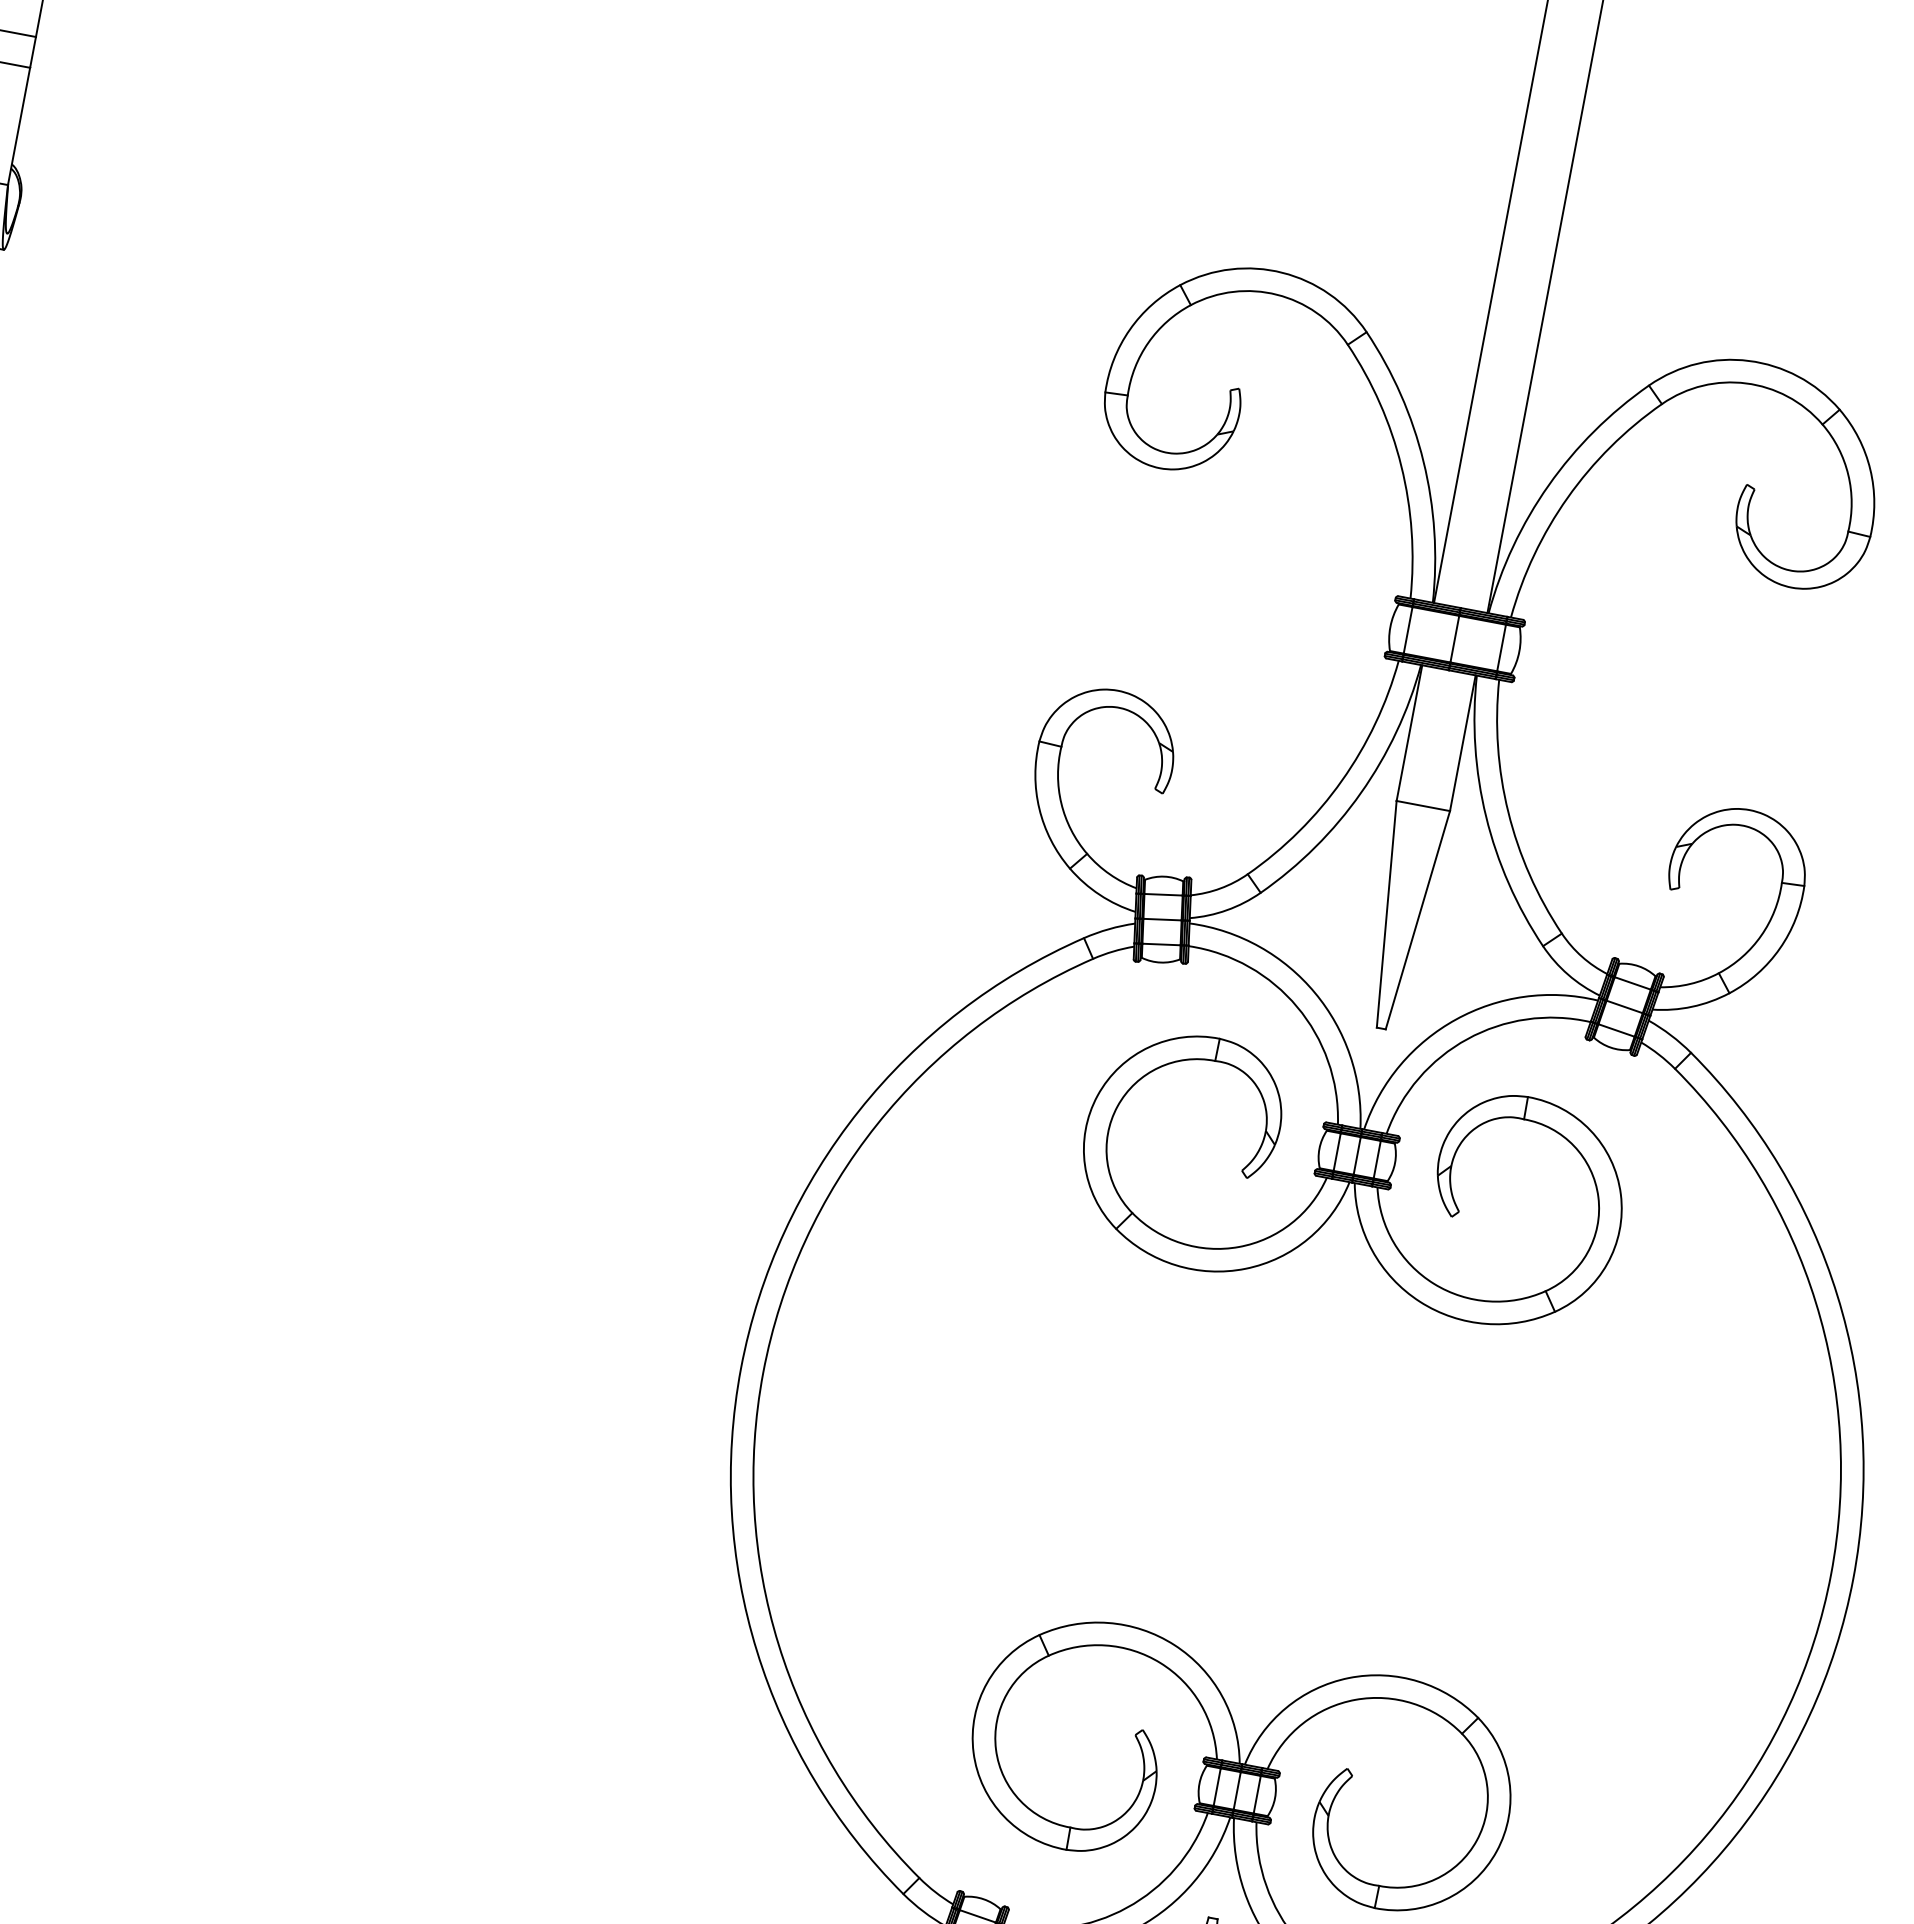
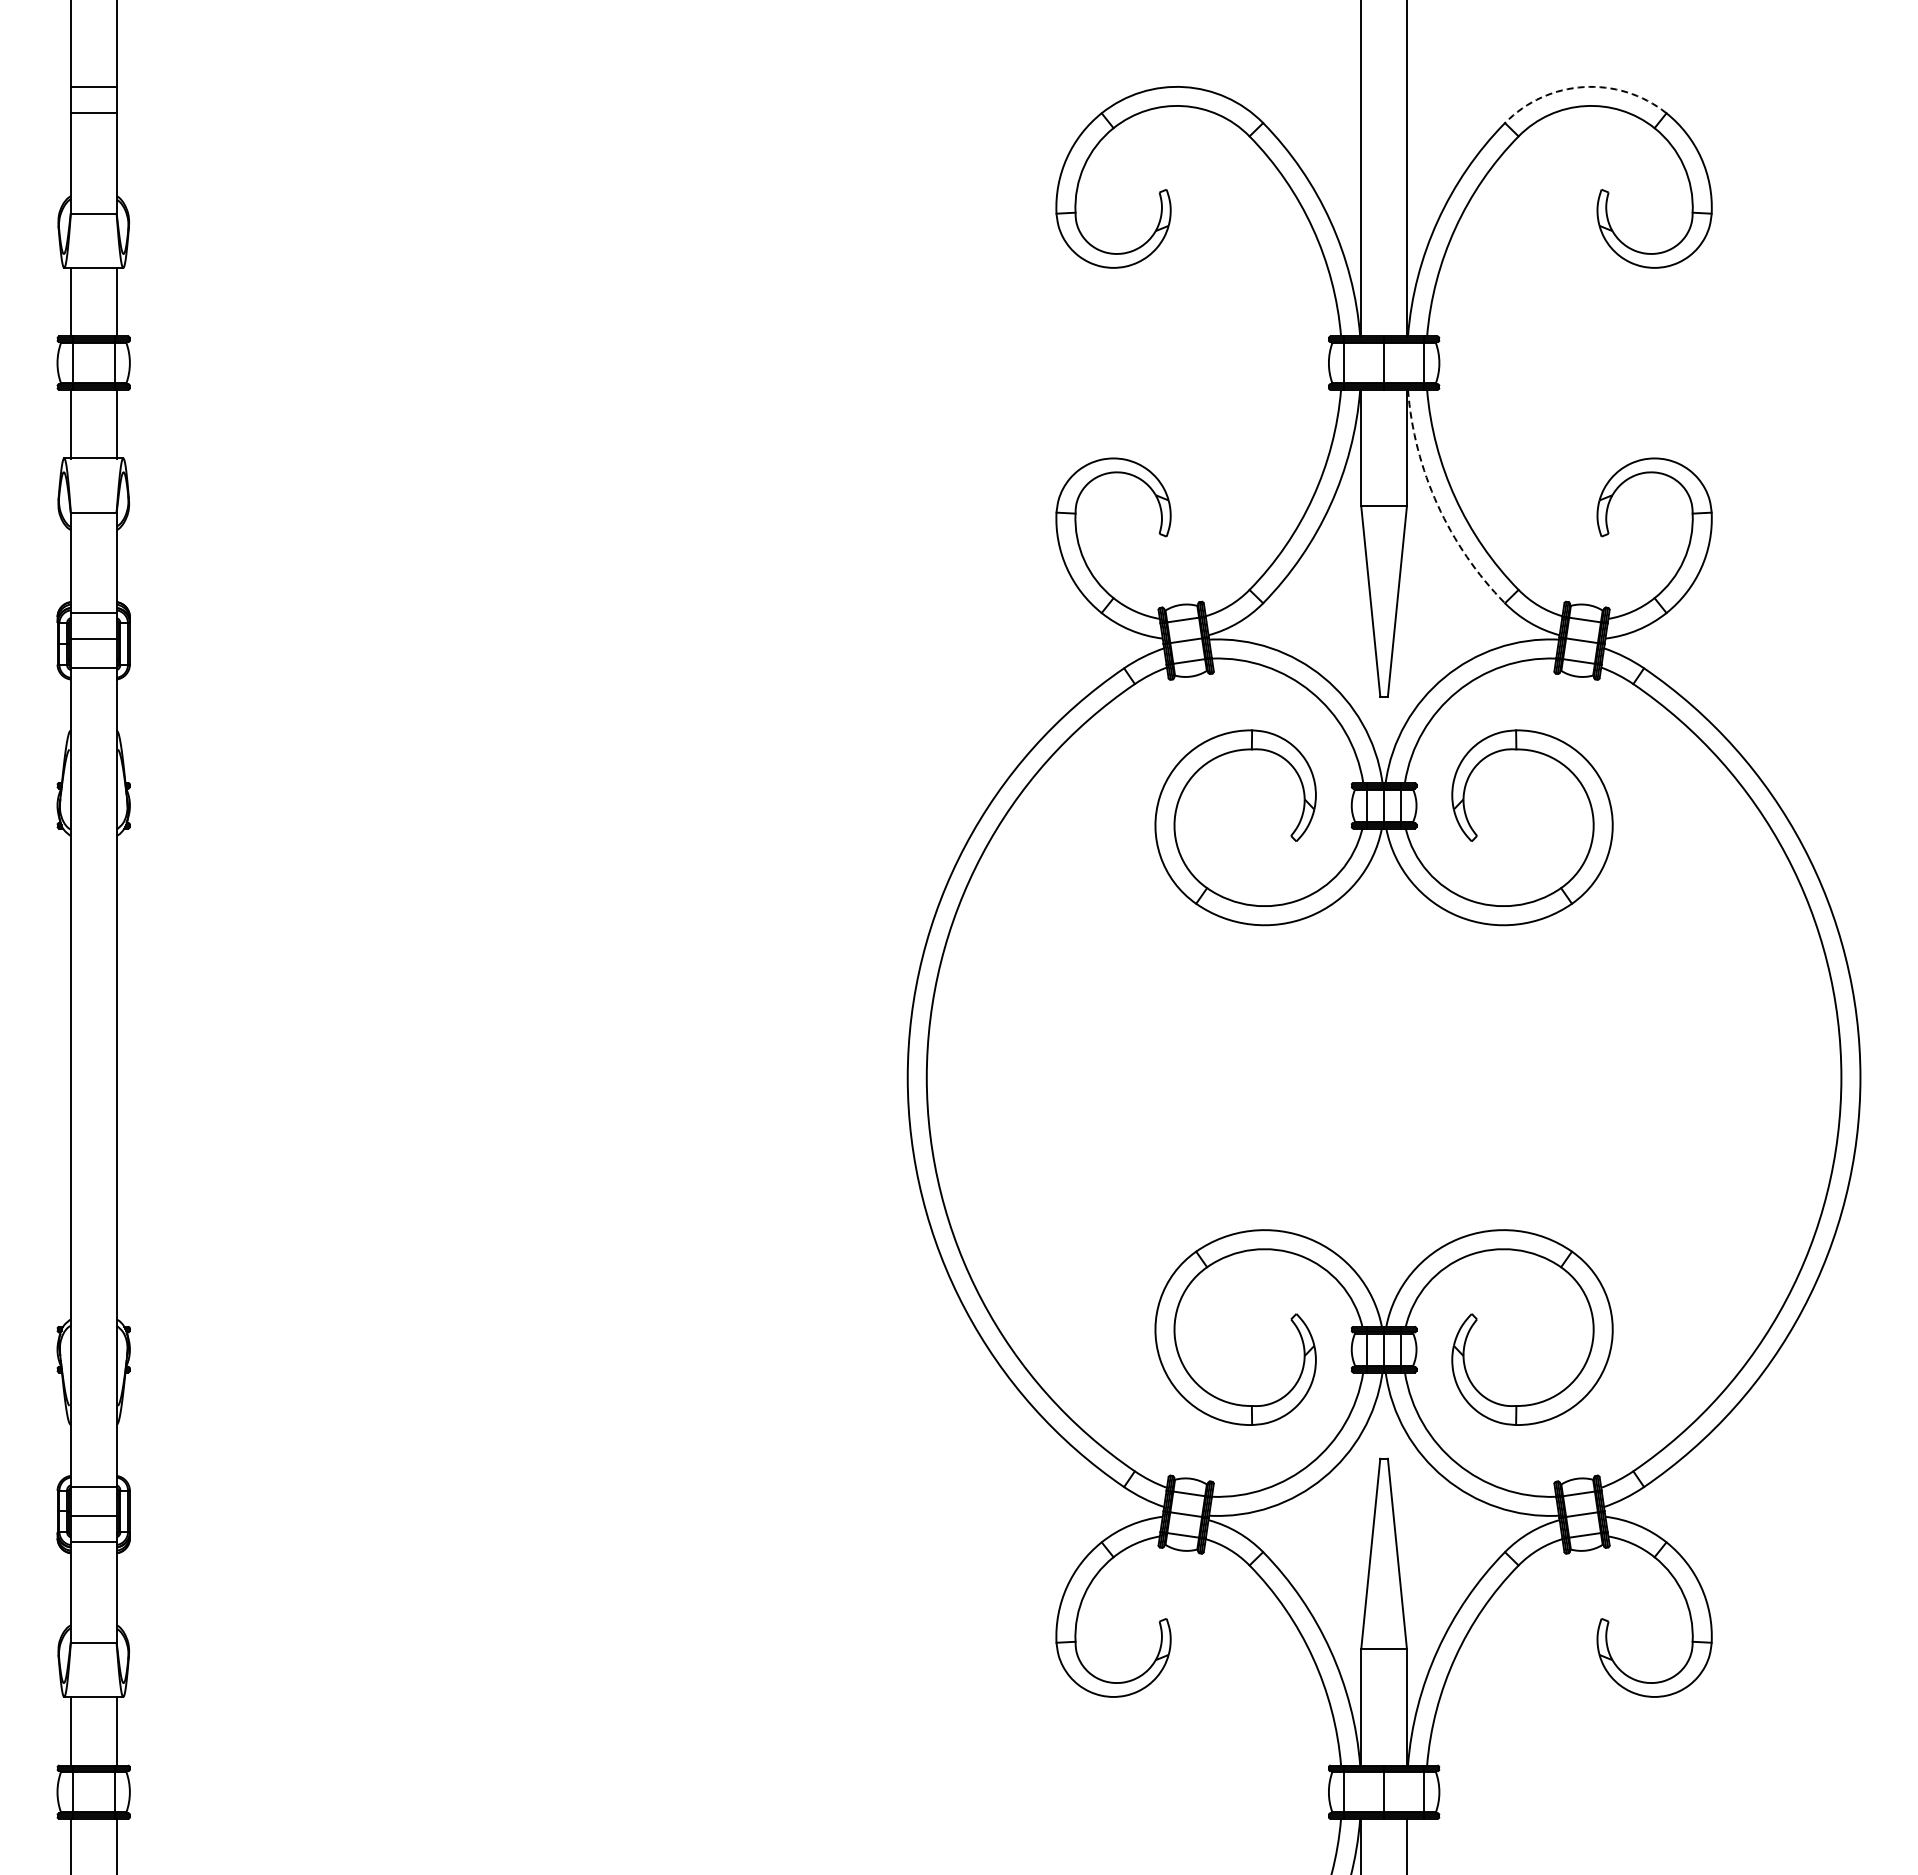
arc: (1748, 361) -> (1583, 87), solid -> dashed
arc: (1485, 817) -> (1437, 505), solid -> dashed

